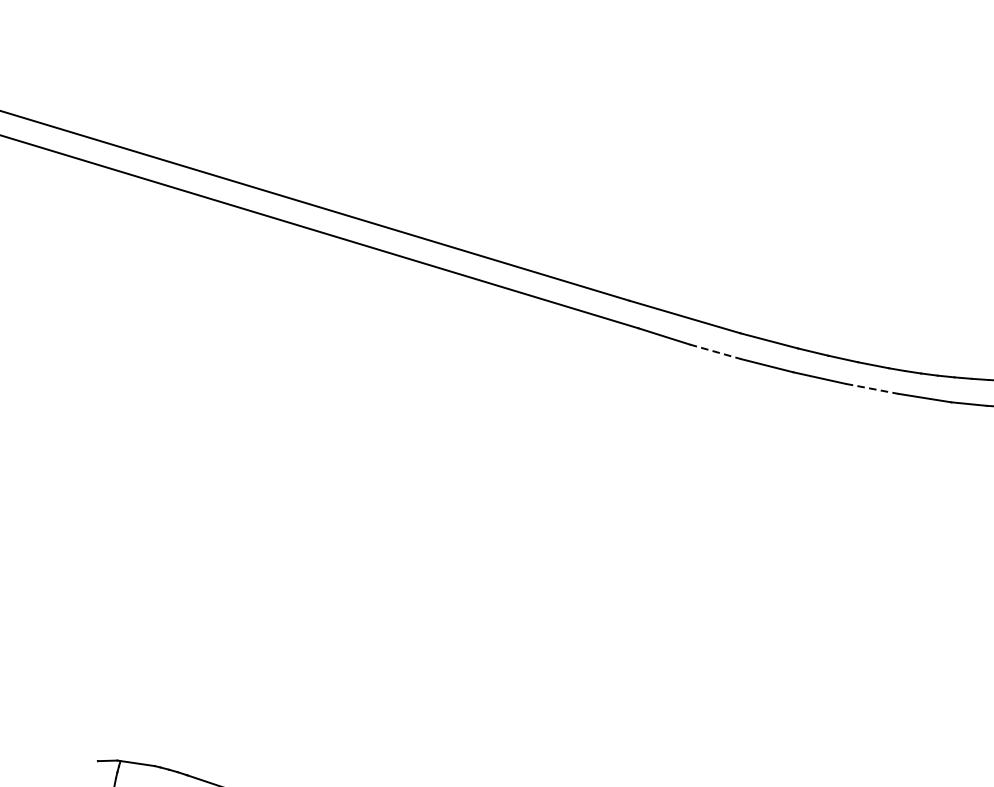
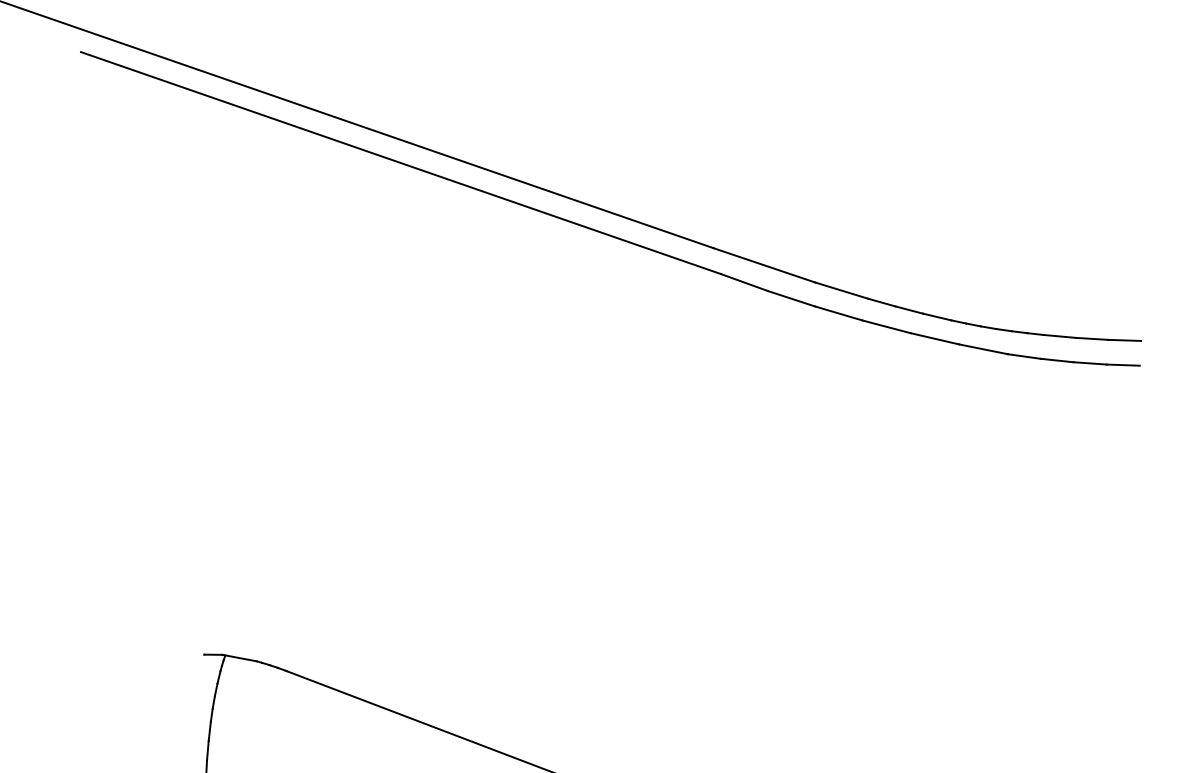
line: (715, 351) -> (791, 298), dashed -> solid
line: (871, 388) -> (934, 338), dashed -> solid

